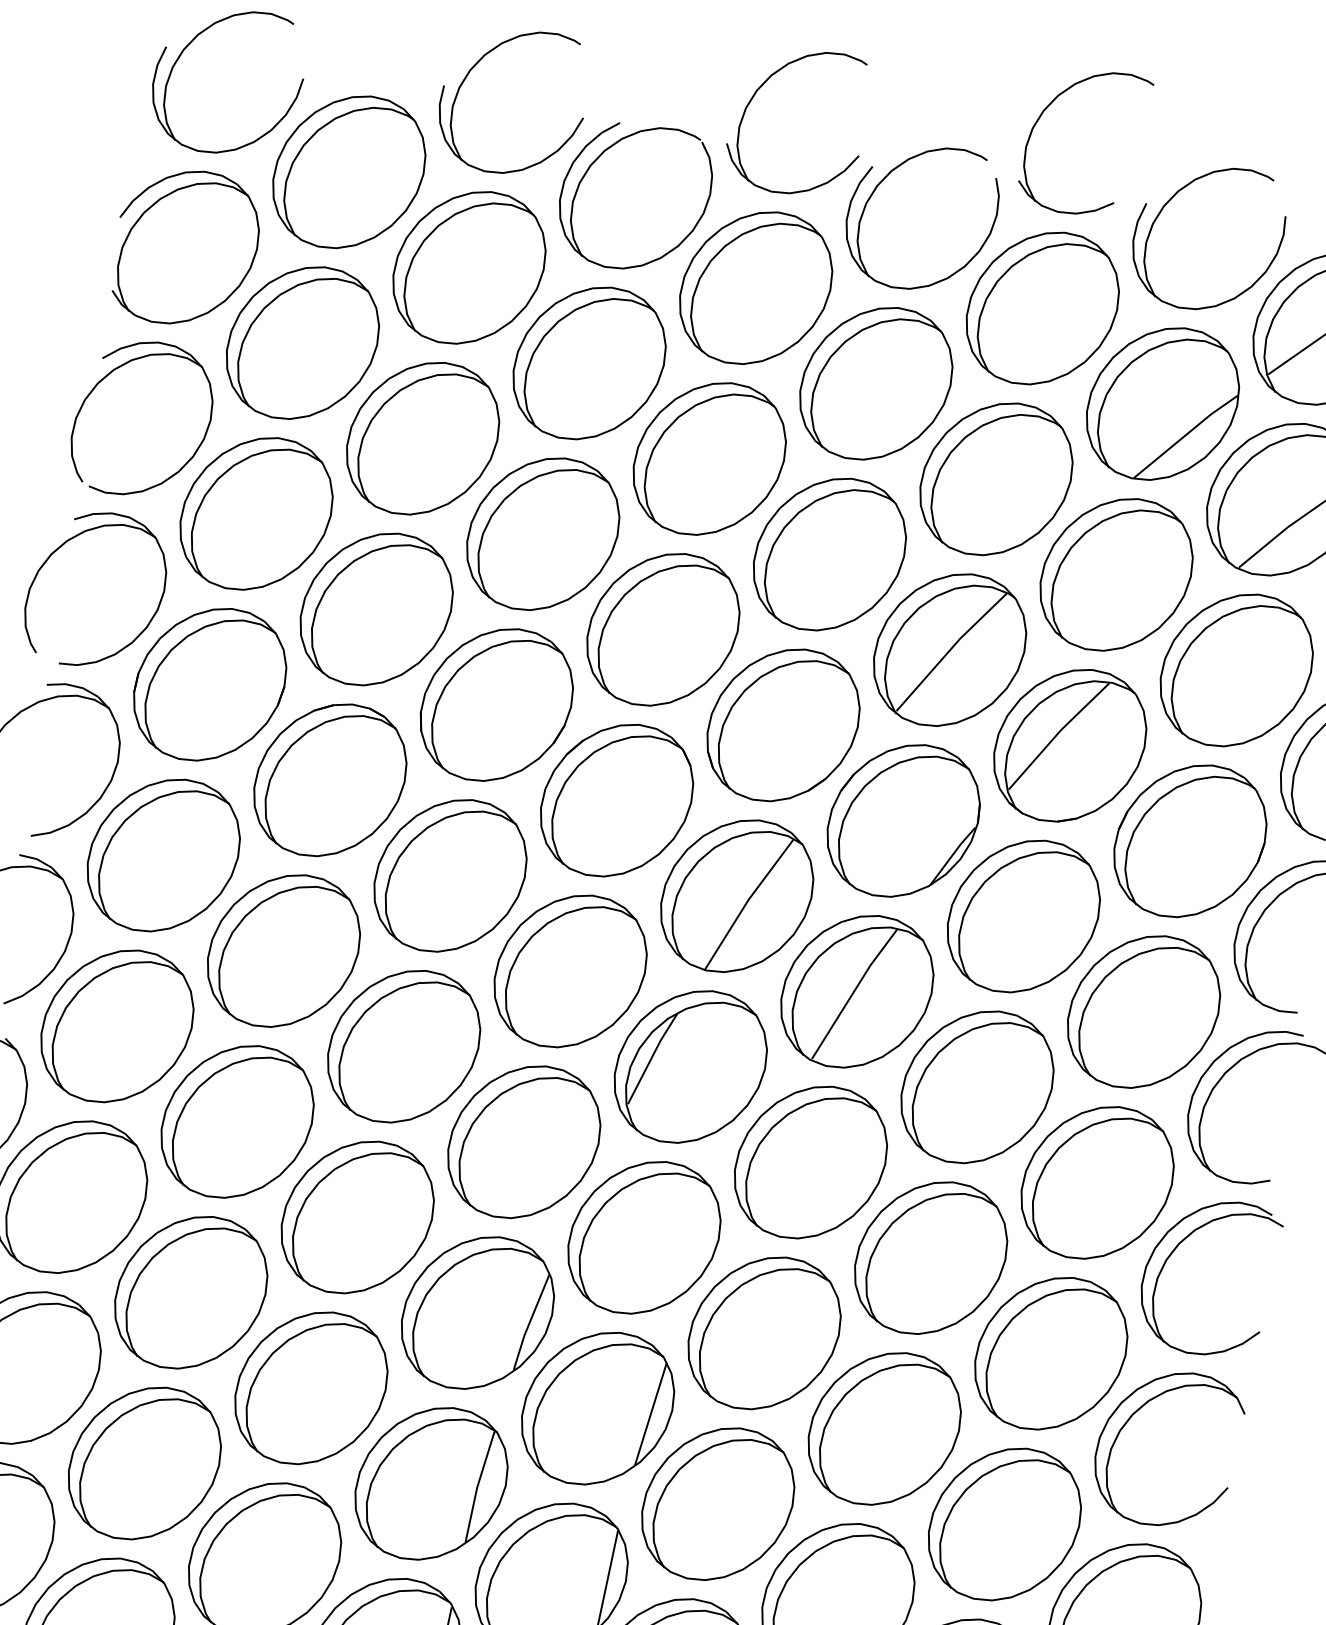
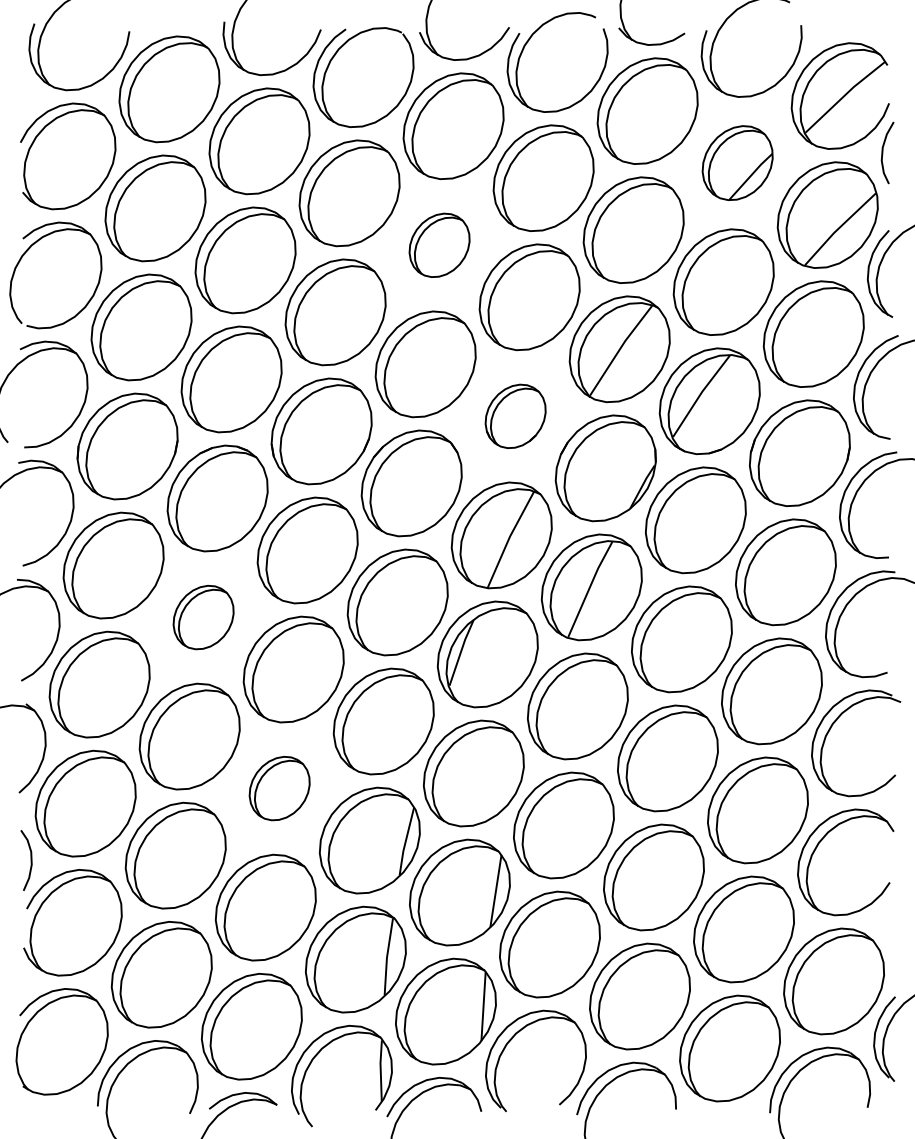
part: (1162, 402) -> (737, 162), size x0.7
part: (709, 459) -> (439, 245), size x0.6
part: (782, 725) -> (515, 416), size x0.6
part: (283, 950) -> (203, 617), size x0.6
part: (357, 1217) -> (279, 788), size x0.6

